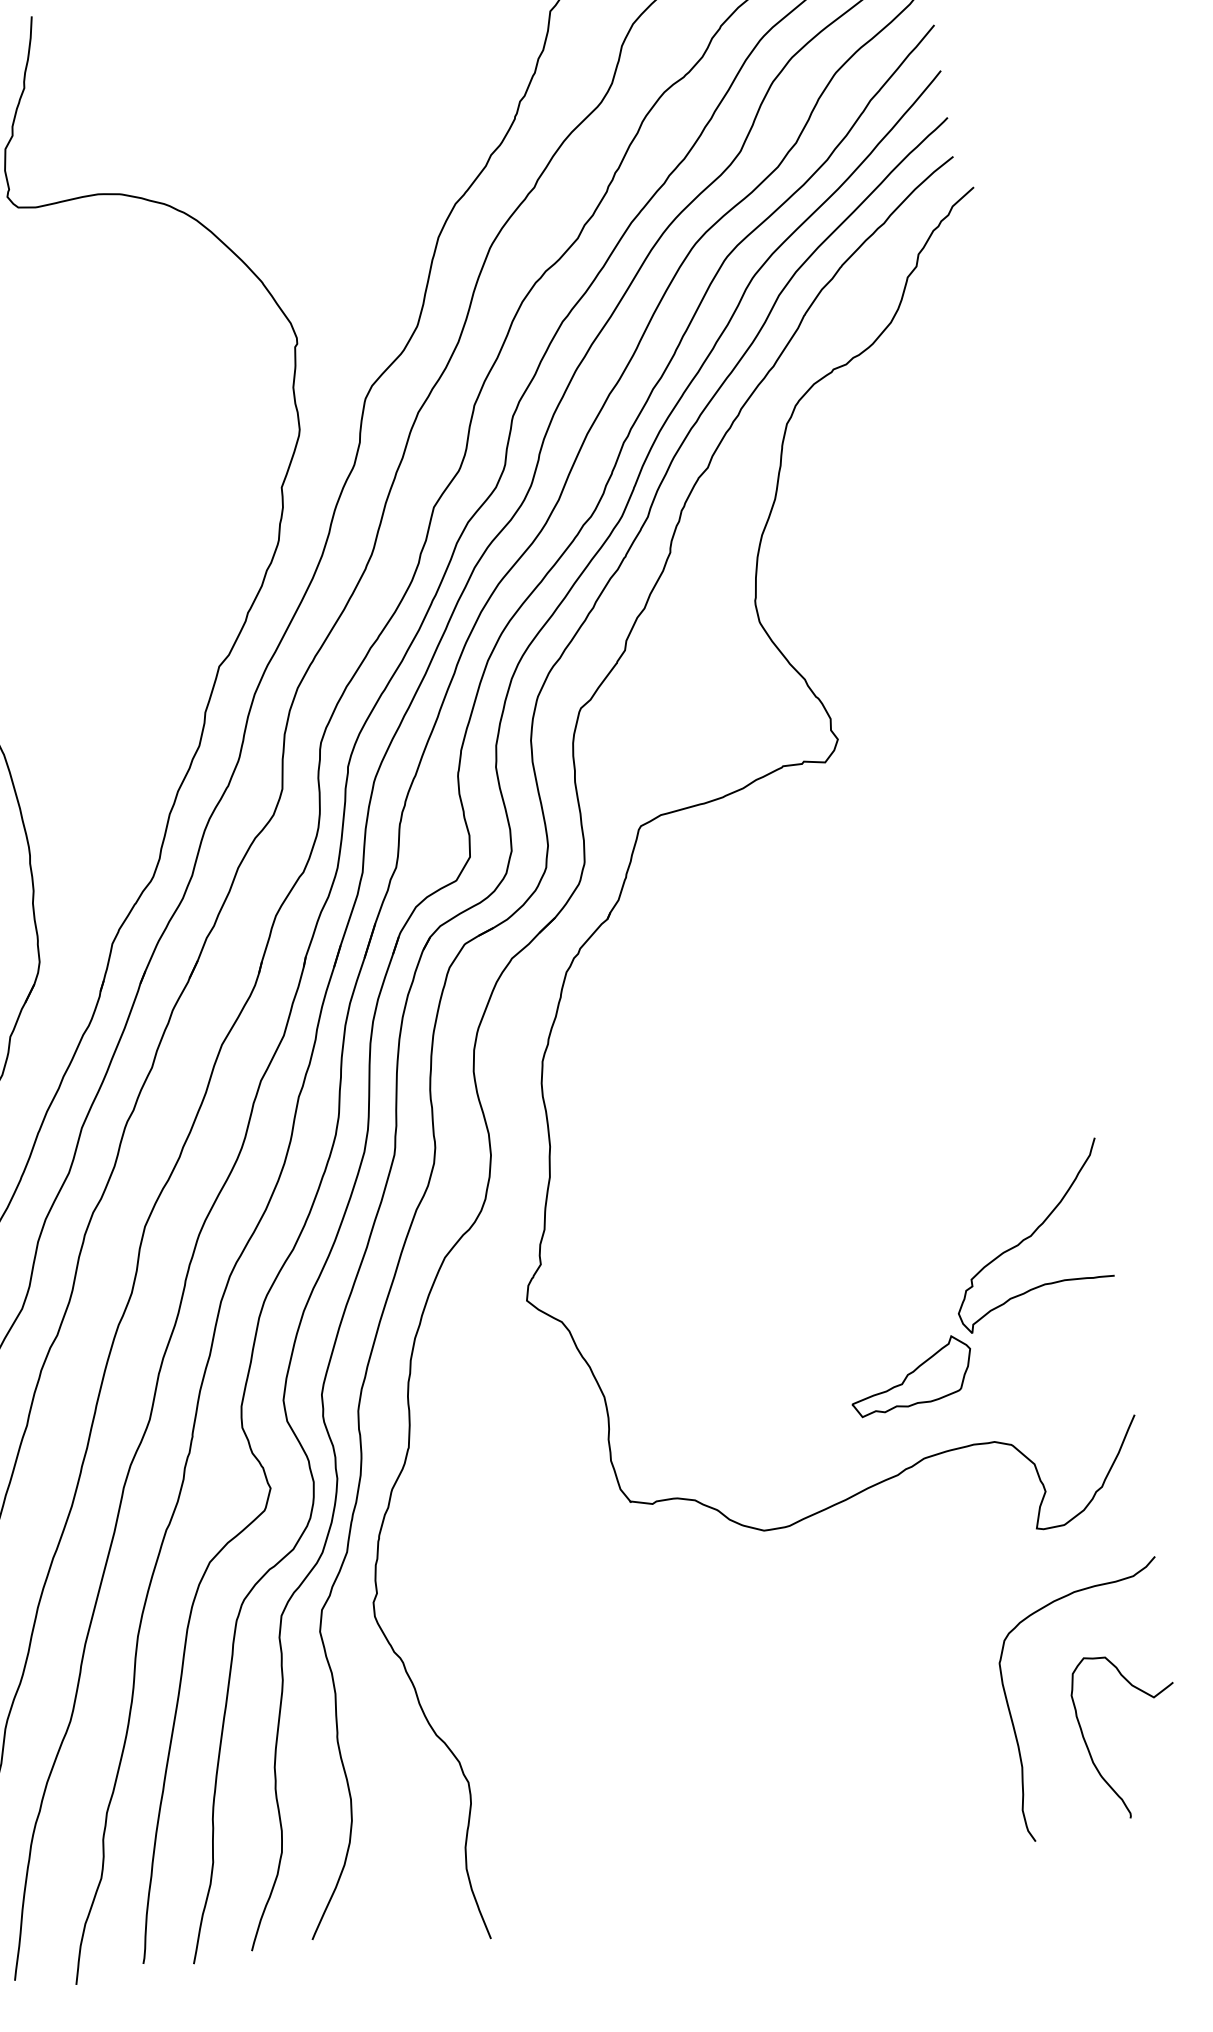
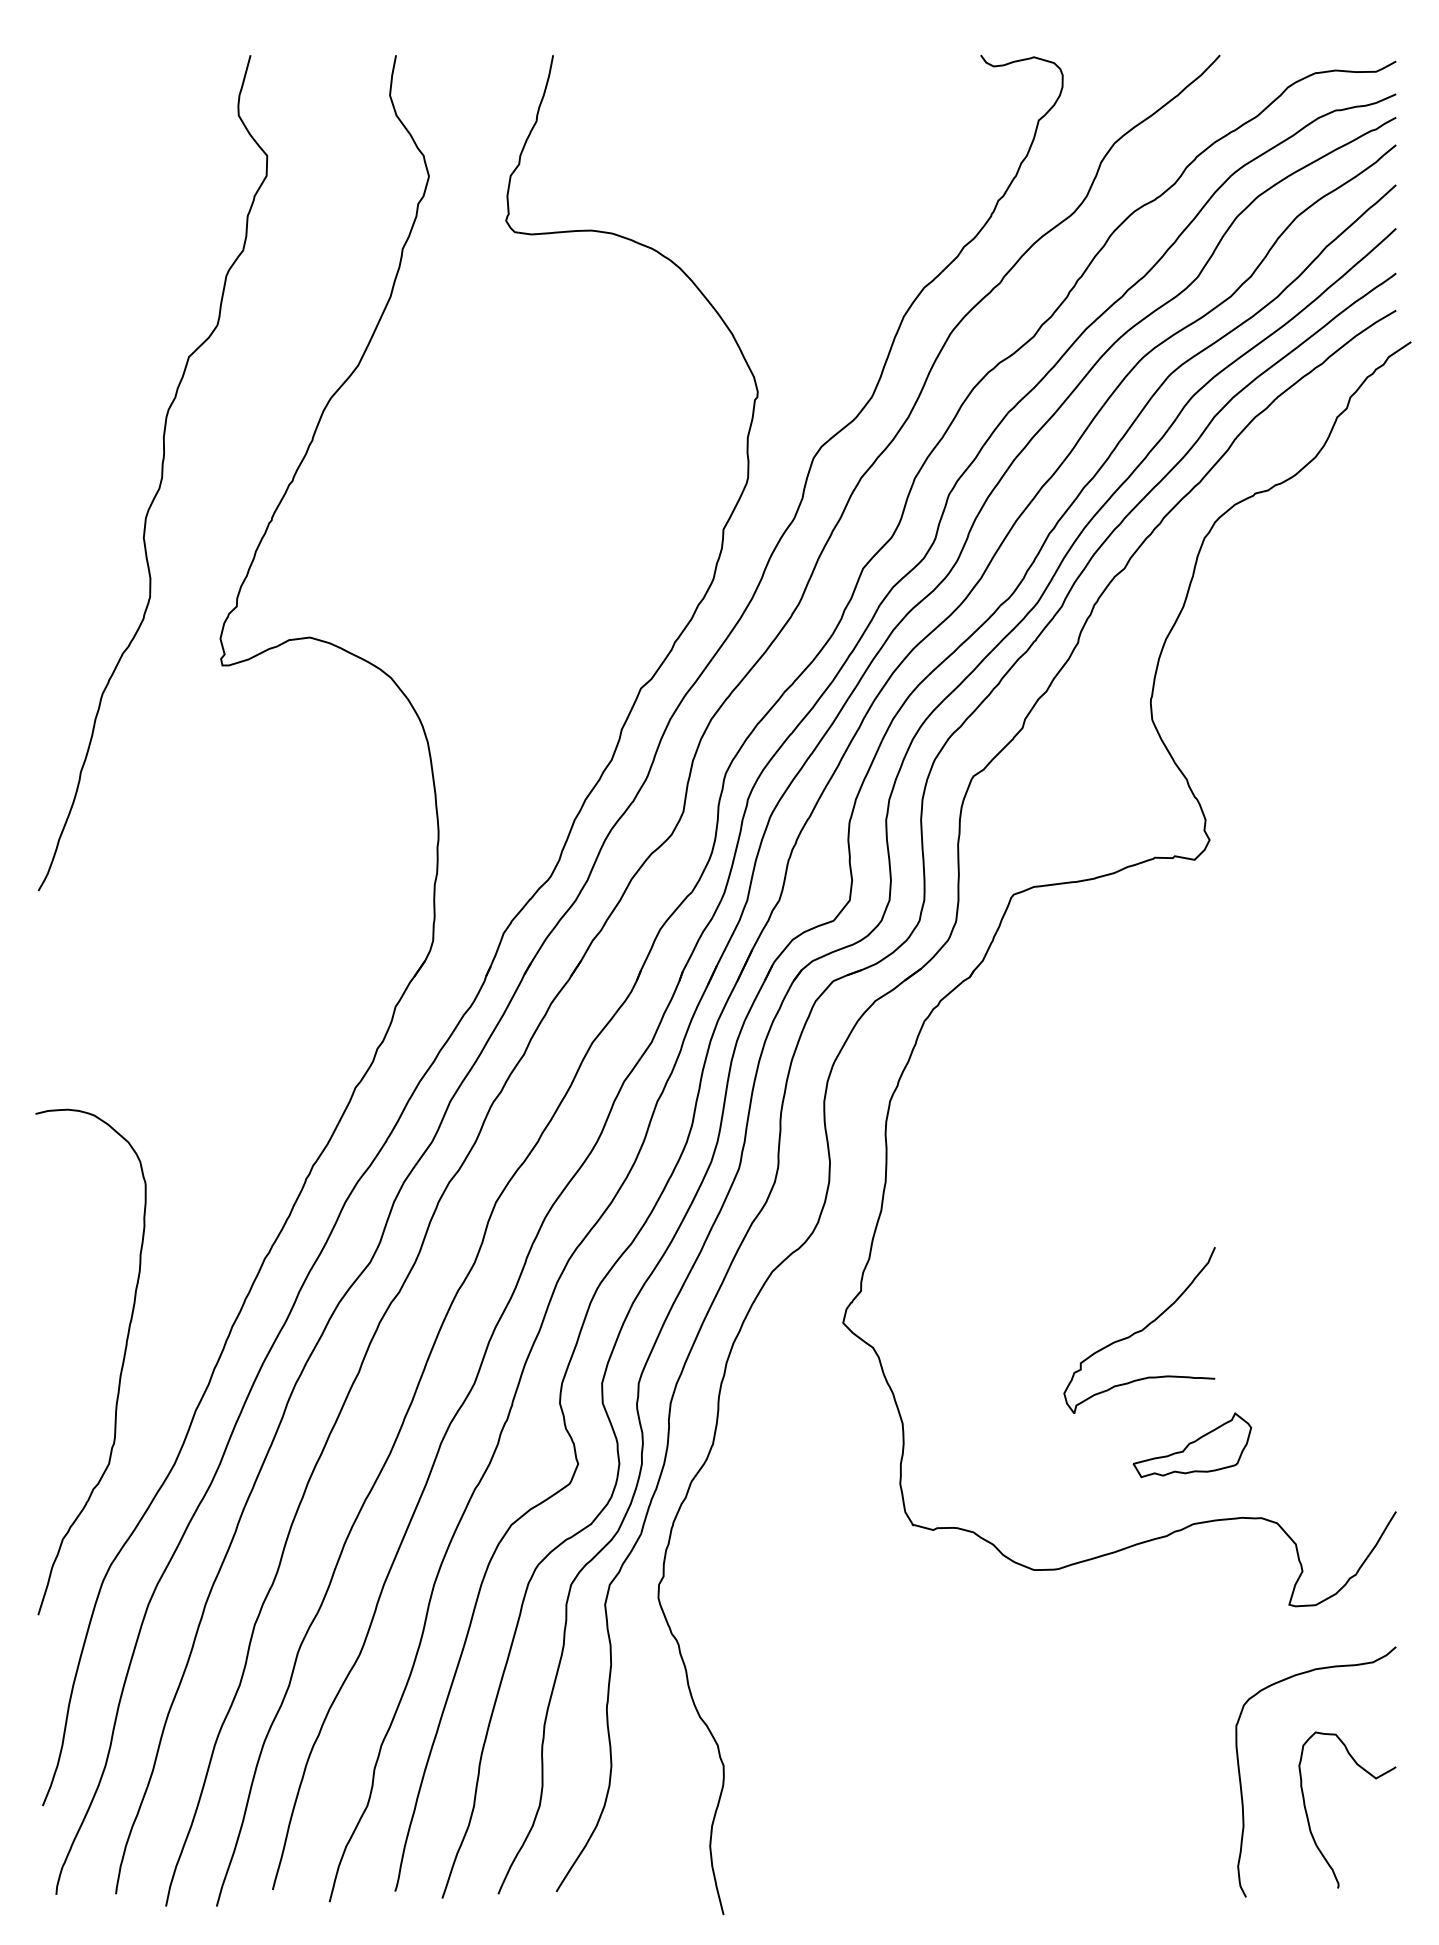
curve: (1028, 1236) -> (1139, 1330), moved

